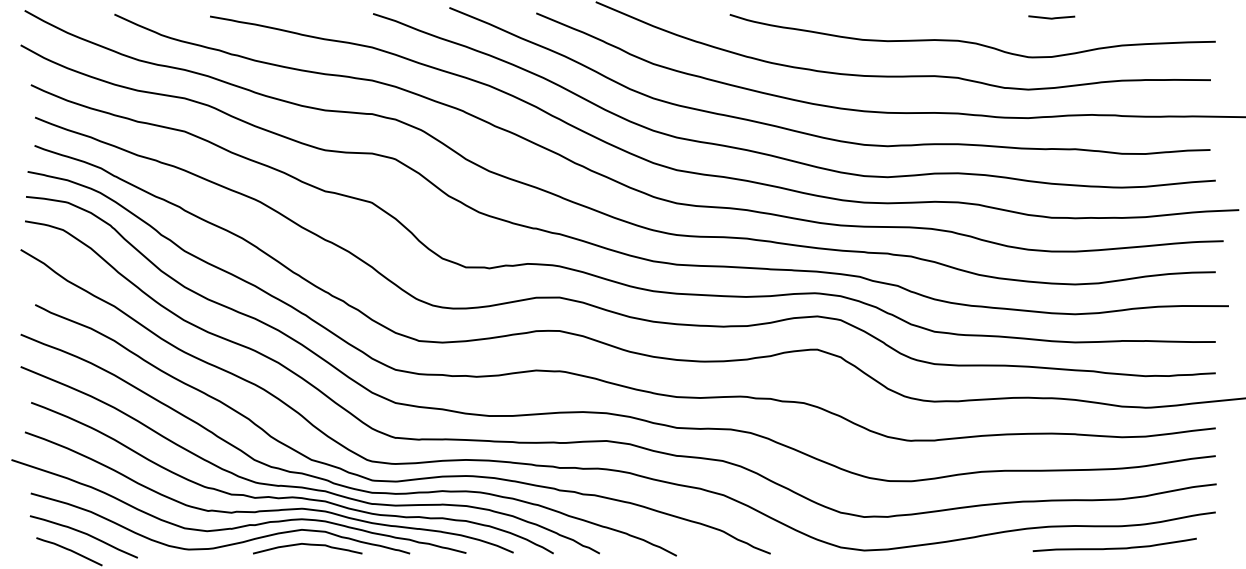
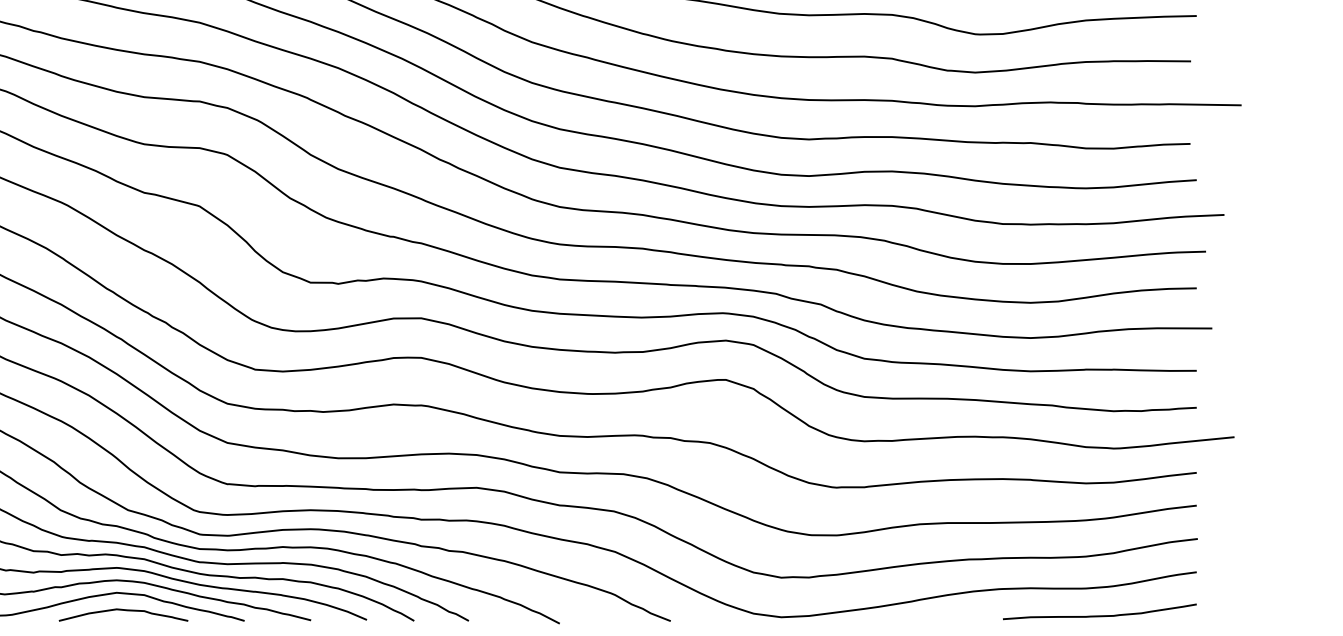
curve: (1114, 547) -> (1099, 614), moved

